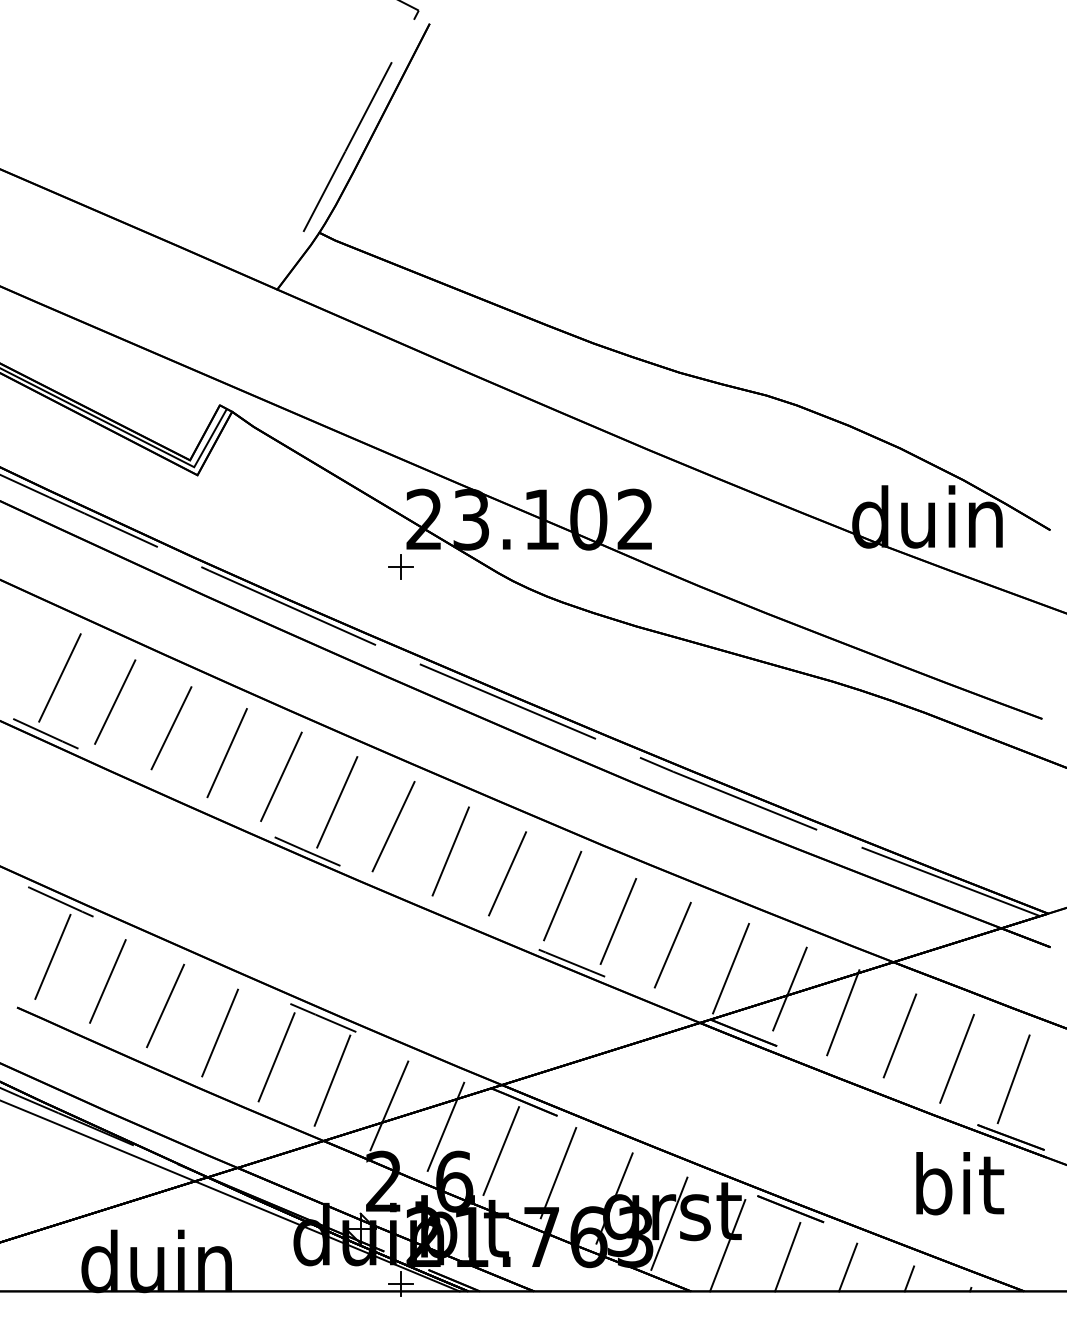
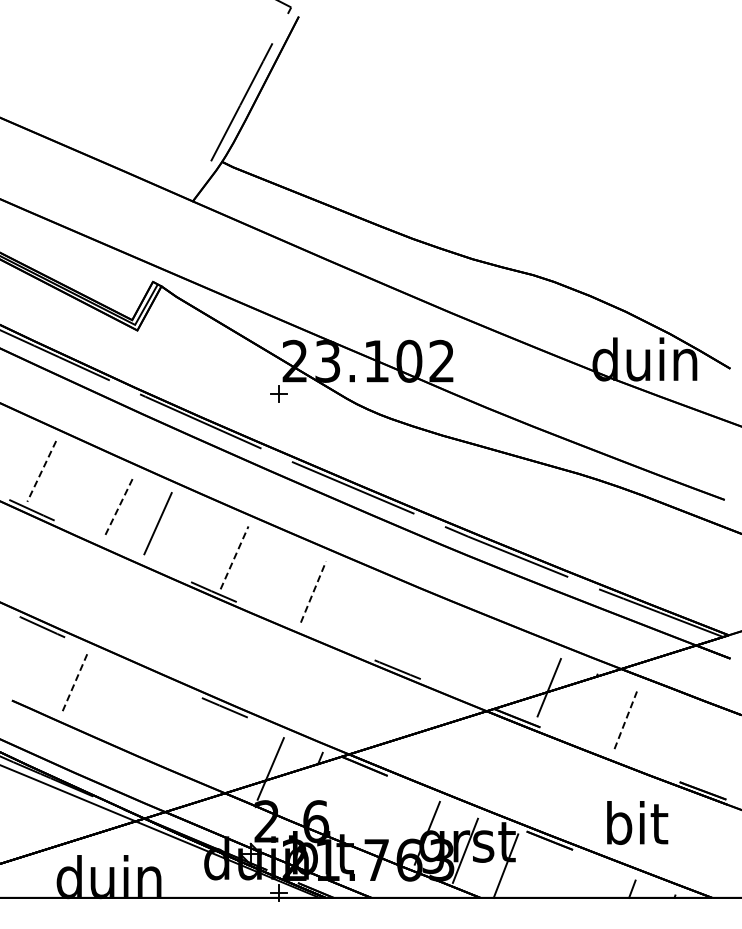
line: (59, 678) -> (41, 471), solid -> dashed
line: (115, 702) -> (80, 488), removed
line: (171, 728) -> (119, 506), solid -> dashed
line: (281, 775) -> (195, 539), removed
line: (337, 801) -> (234, 557), solid -> dashed
line: (393, 826) -> (273, 574), removed
line: (450, 850) -> (313, 591), solid -> dashed
line: (506, 873) -> (352, 607), removed
line: (562, 895) -> (391, 622), removed
line: (617, 921) -> (429, 640), removed
line: (672, 944) -> (467, 656), removed
line: (52, 957) -> (36, 665), removed
line: (729, 968) -> (507, 673), removed
line: (108, 980) -> (75, 681), solid -> dashed
line: (165, 1006) -> (115, 699), removed
line: (842, 1013) -> (585, 704), removed
line: (219, 1033) -> (152, 718), removed
line: (899, 1036) -> (625, 720), solid -> dashed
line: (275, 1056) -> (191, 734), removed
line: (957, 1057) -> (665, 735), removed
line: (1013, 1077) -> (704, 749), removed
line: (331, 1080) -> (230, 751), removed
line: (442, 1135) -> (307, 789), removed
line: (501, 1149) -> (348, 799), removed
line: (558, 1172) -> (388, 815), removed
text: (959, 1182) -> (637, 822), moved
line: (787, 1256) -> (547, 873), removed
line: (847, 1266) -> (589, 880), removed

